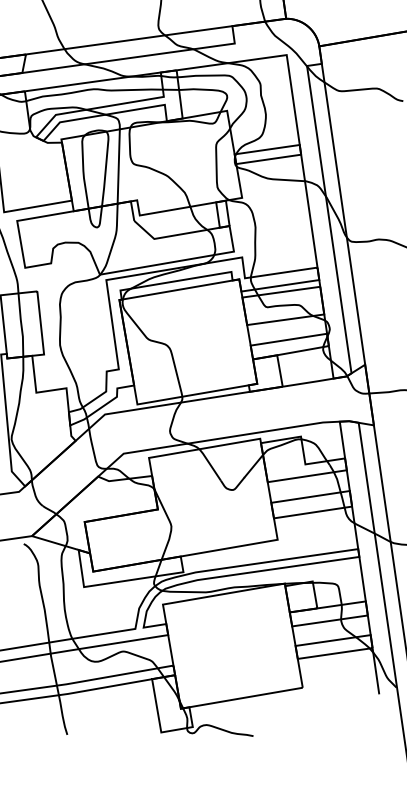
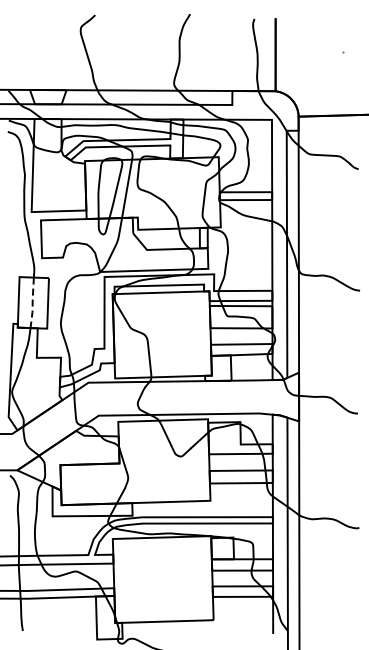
line: (21, 325) -> (32, 303), solid -> dashed

